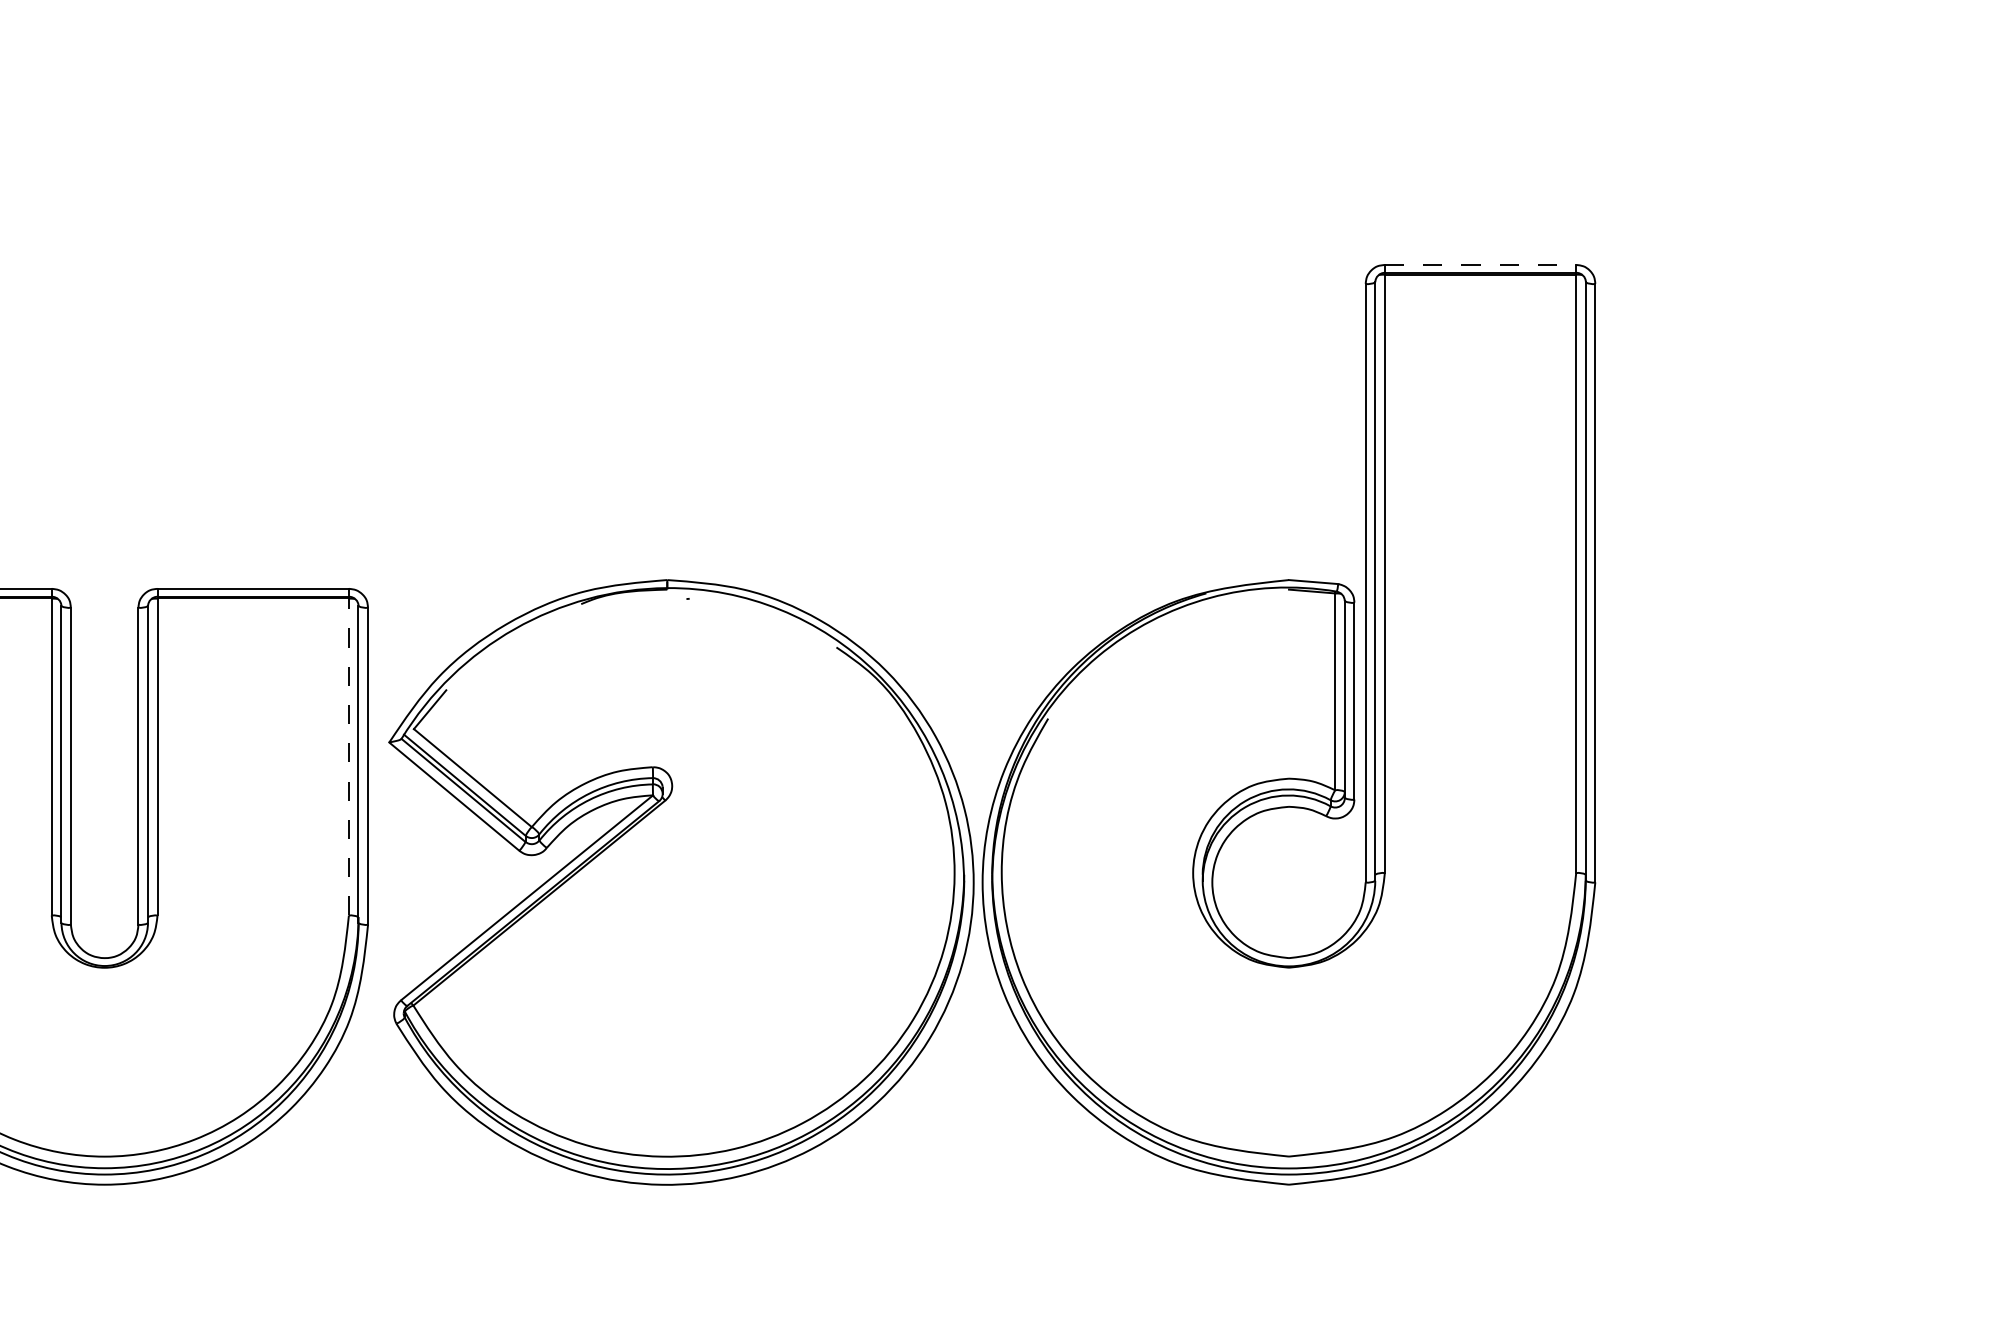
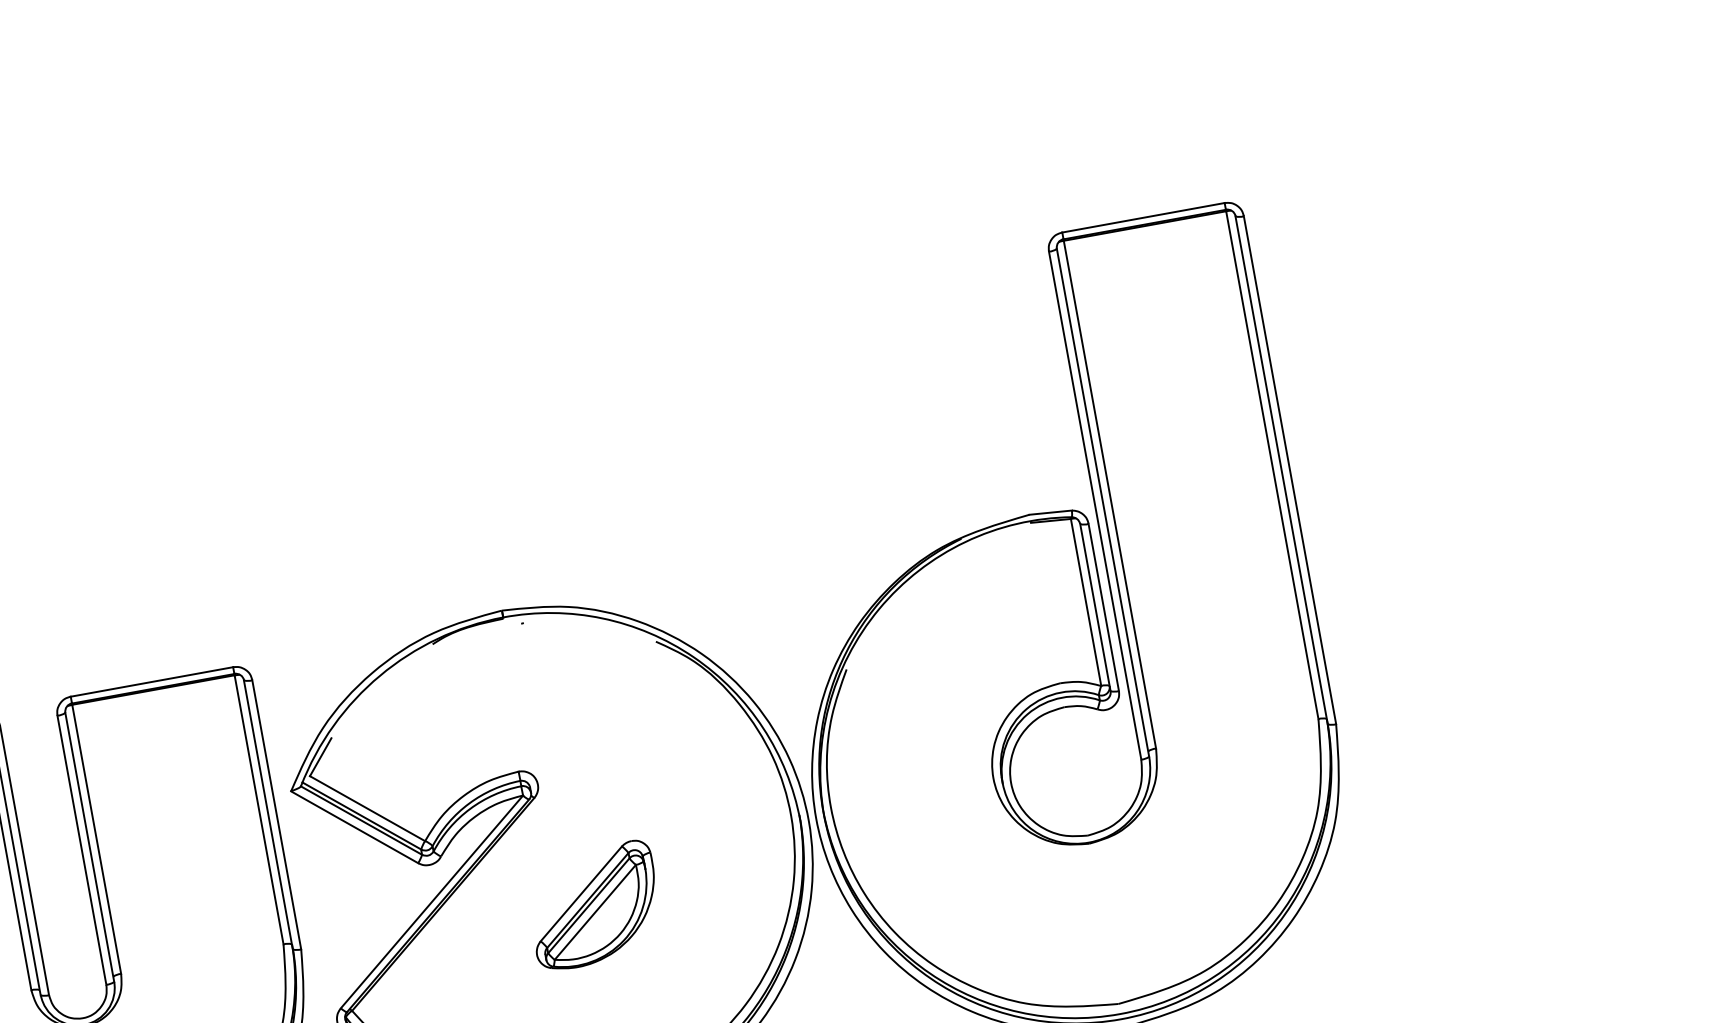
line: (1480, 264) -> (1143, 217), dashed -> solid
line: (348, 756) -> (258, 809), dashed -> solid
part: (711, 935) -> (594, 905), added

